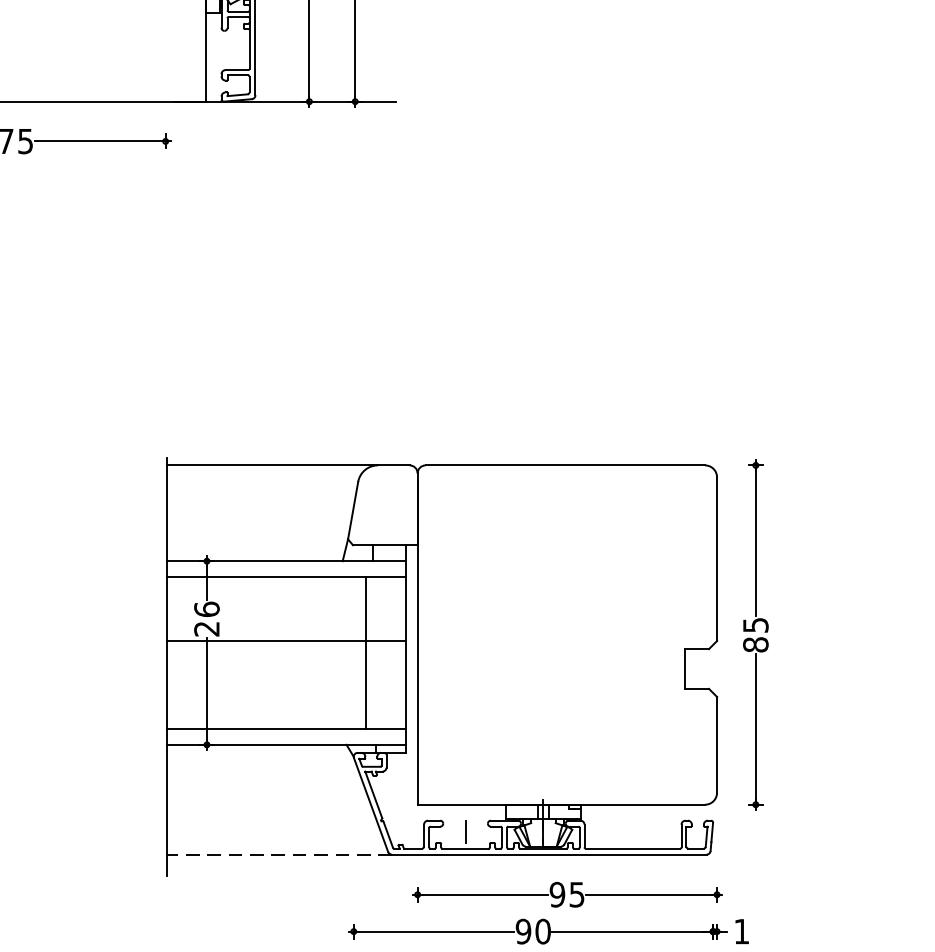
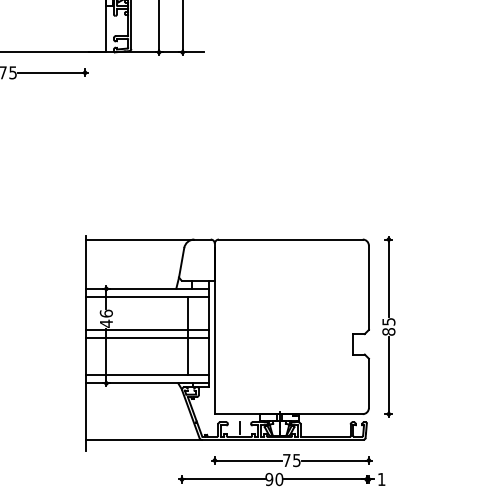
text: (205, 628) -> (105, 323), 26 -> 46
line: (284, 657) -> (146, 338), added
line: (279, 853) -> (143, 439), dashed -> solid
text: (556, 894) -> (286, 460), 95 -> 75

